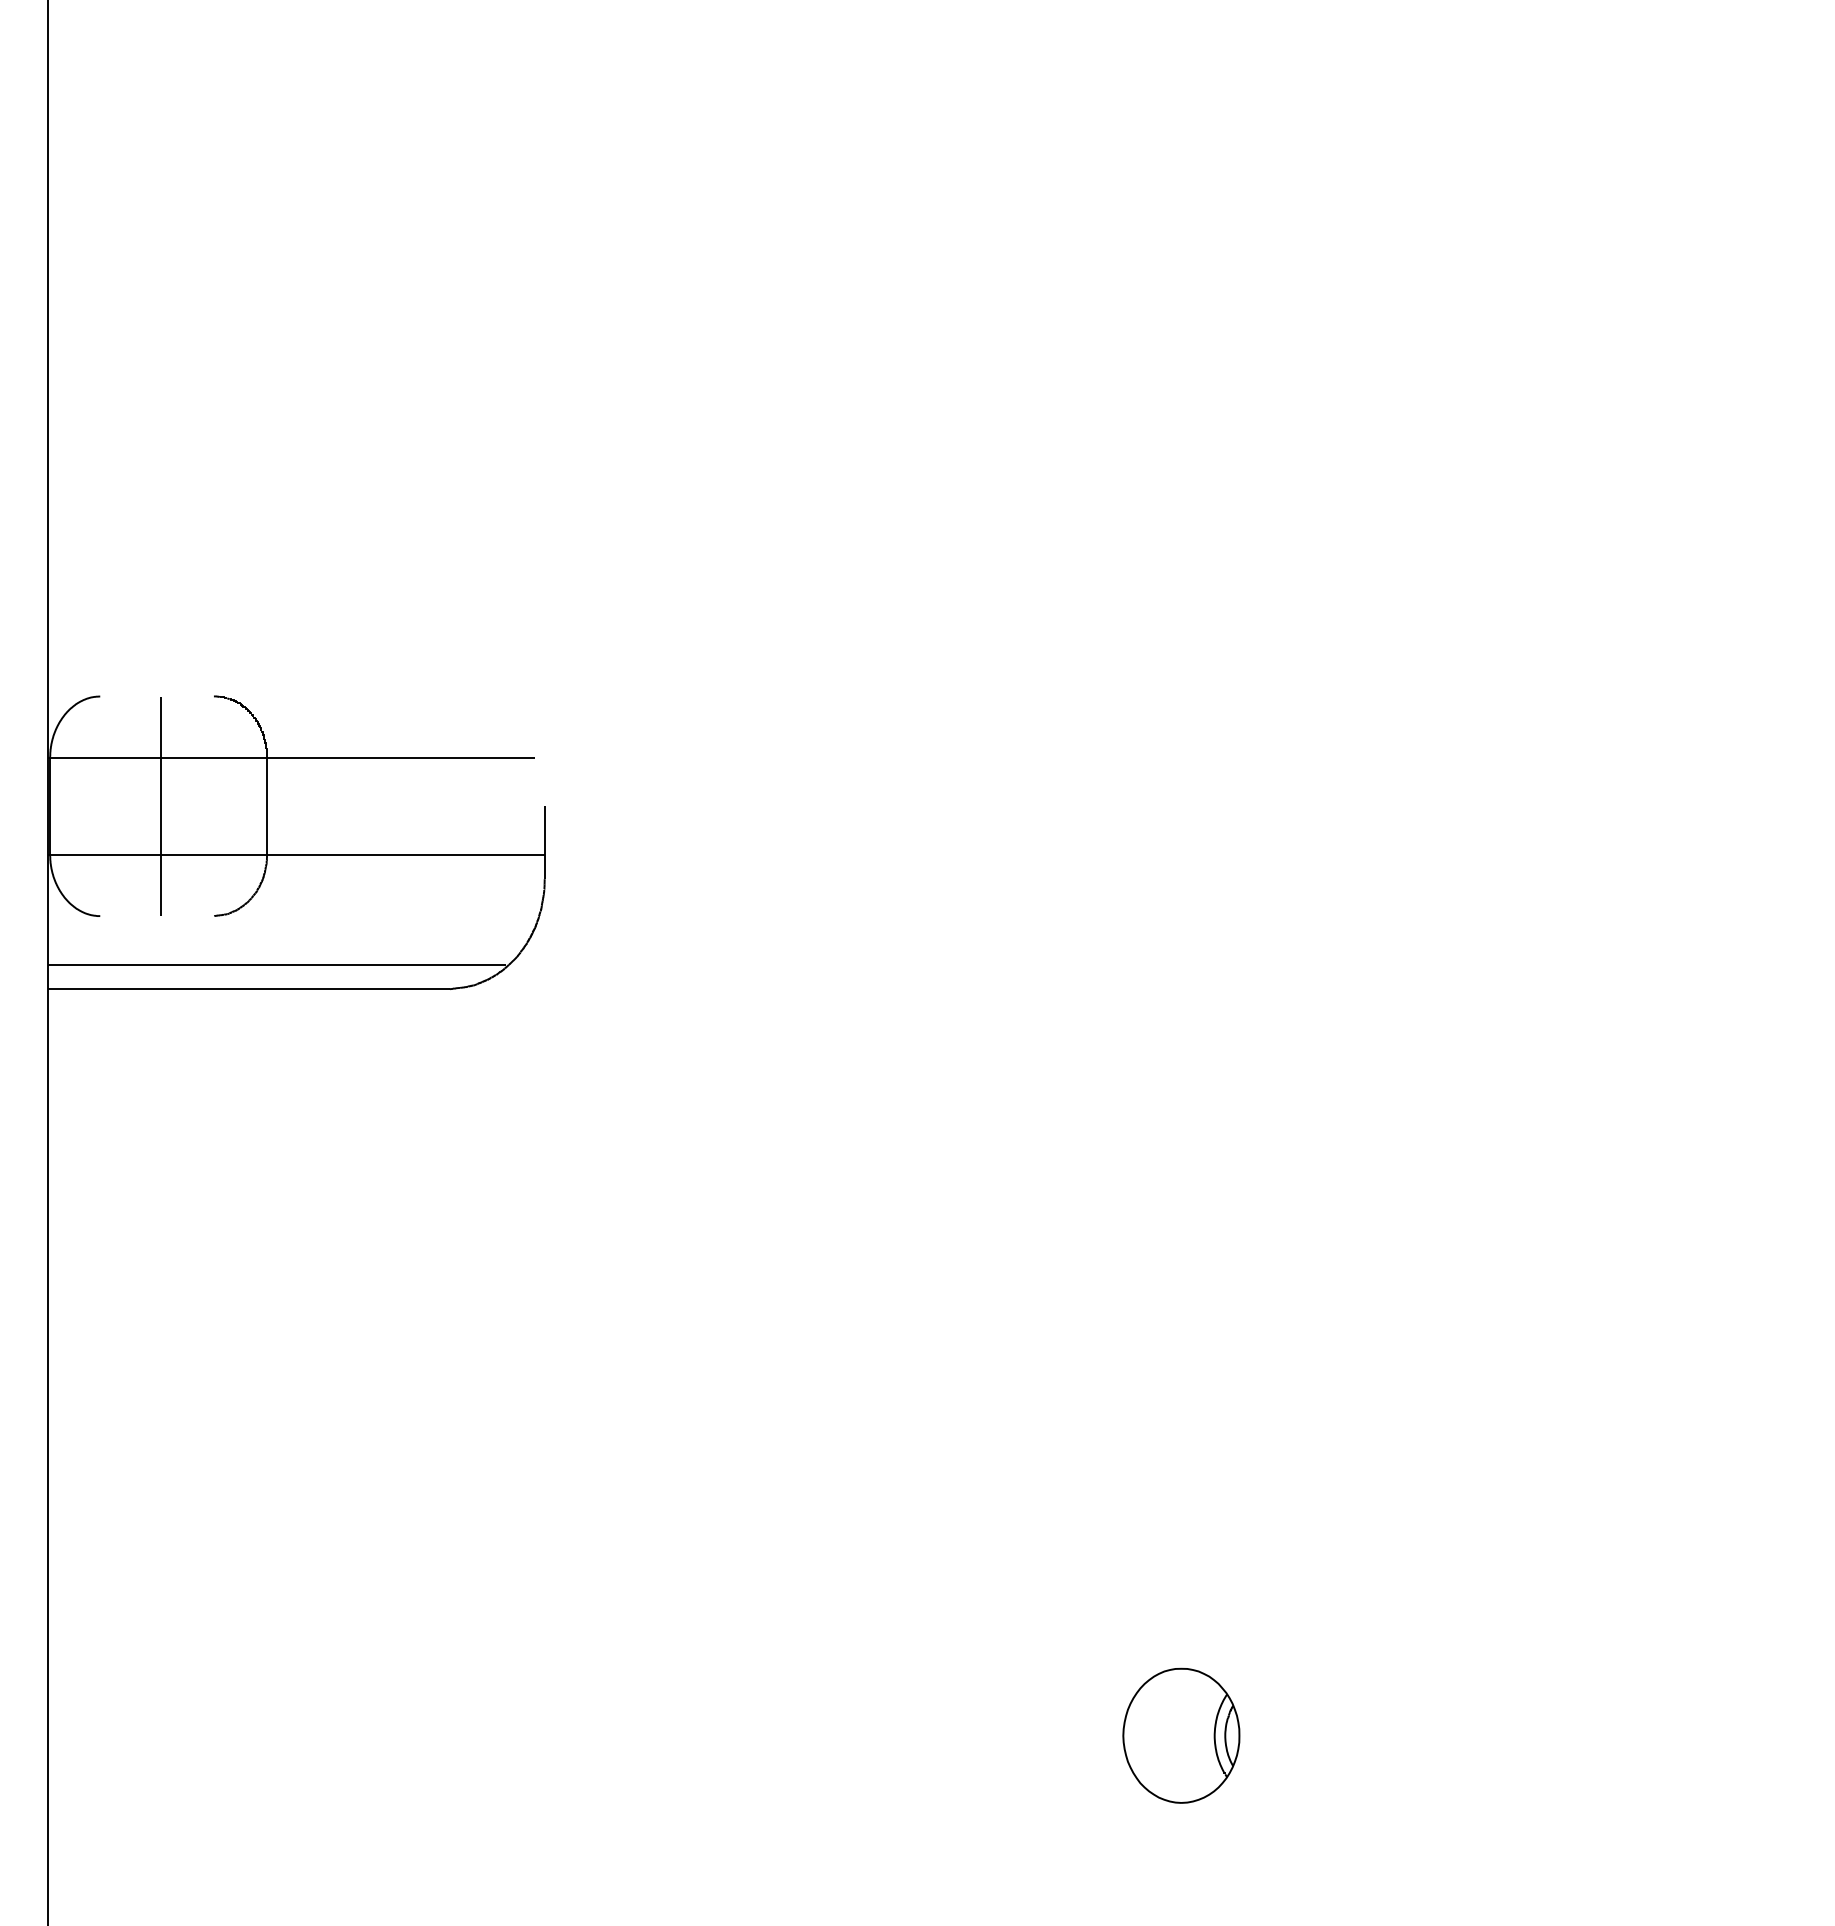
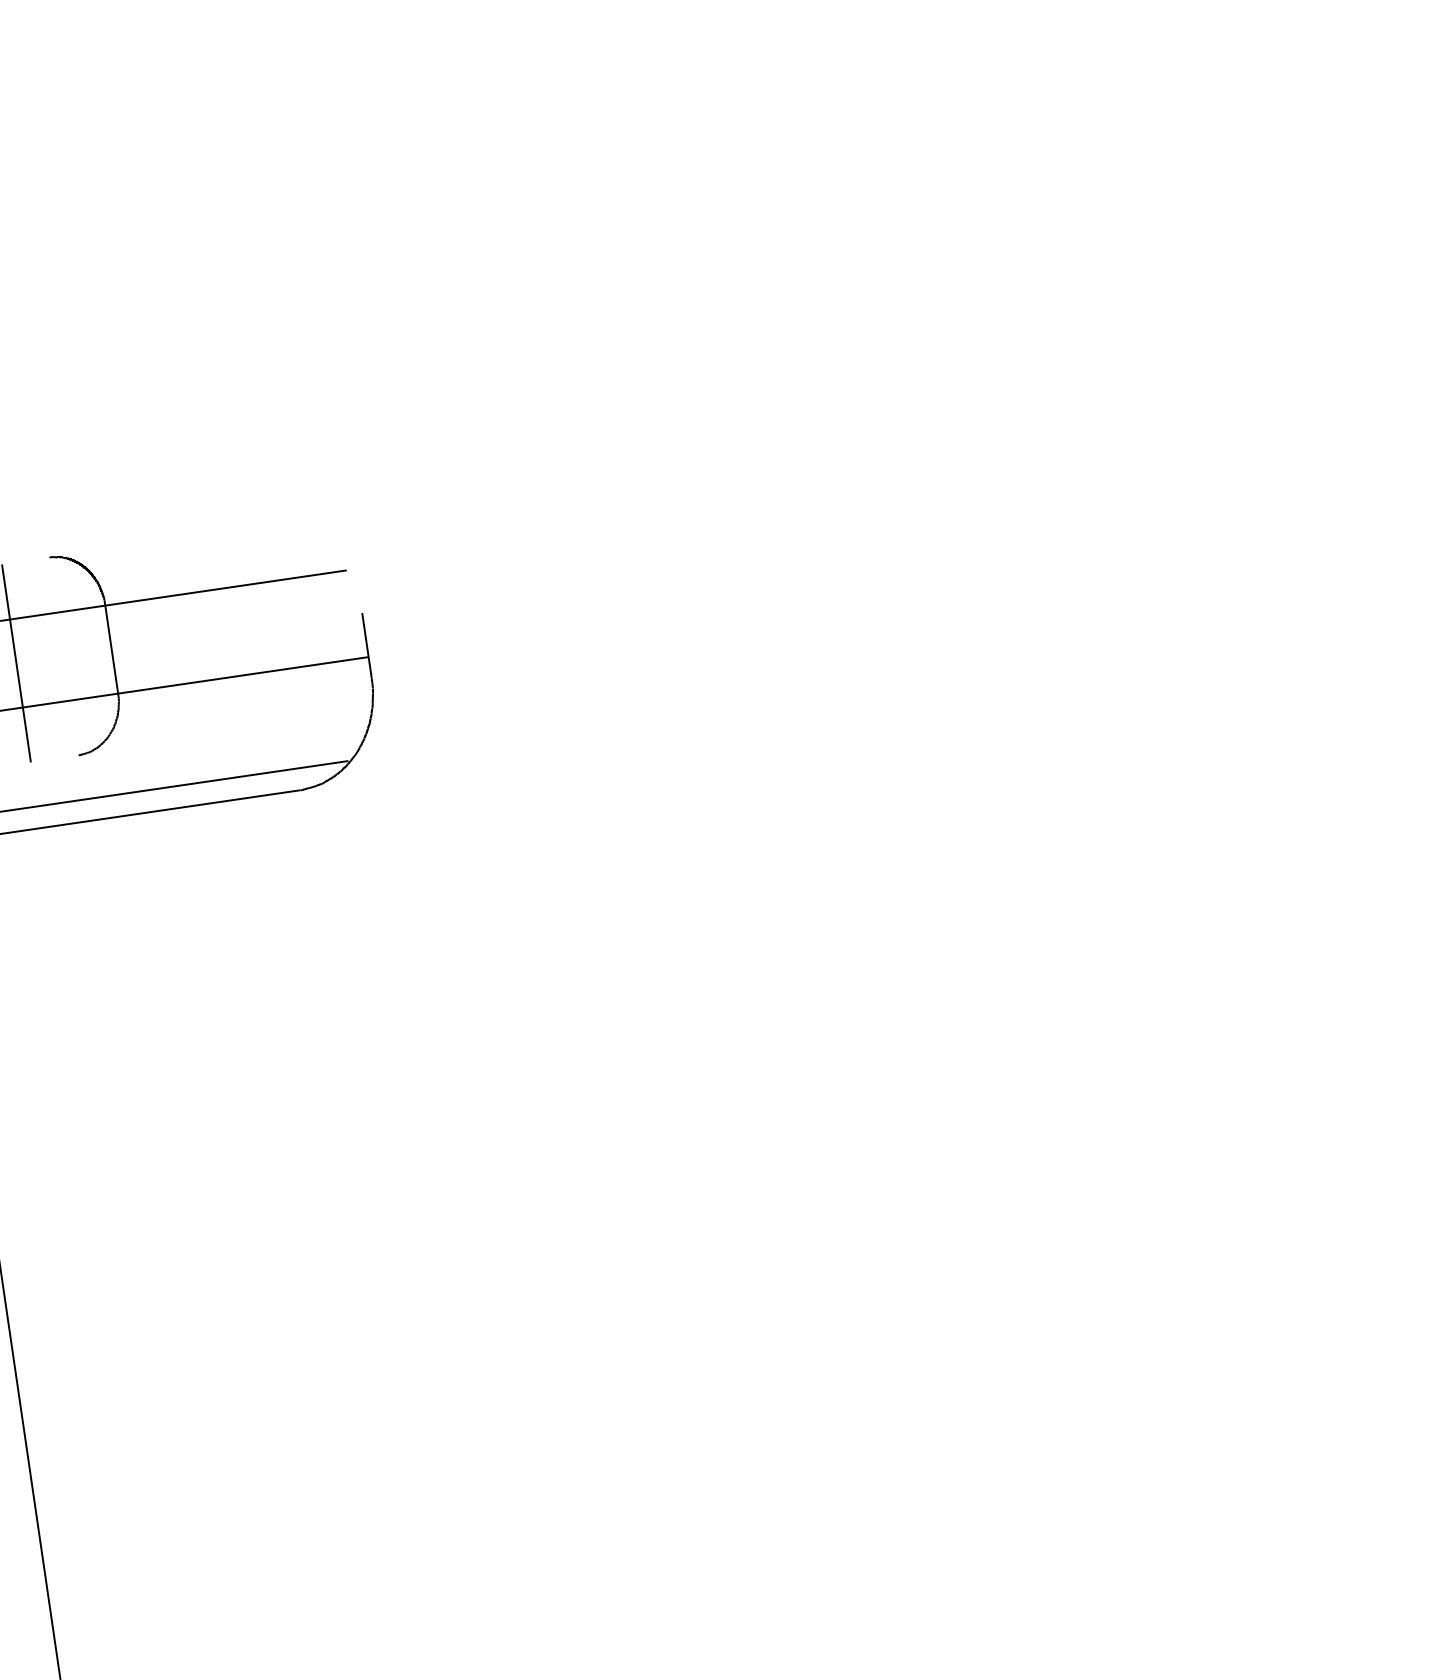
part: (1181, 1735) -> (1058, 1367), removed

